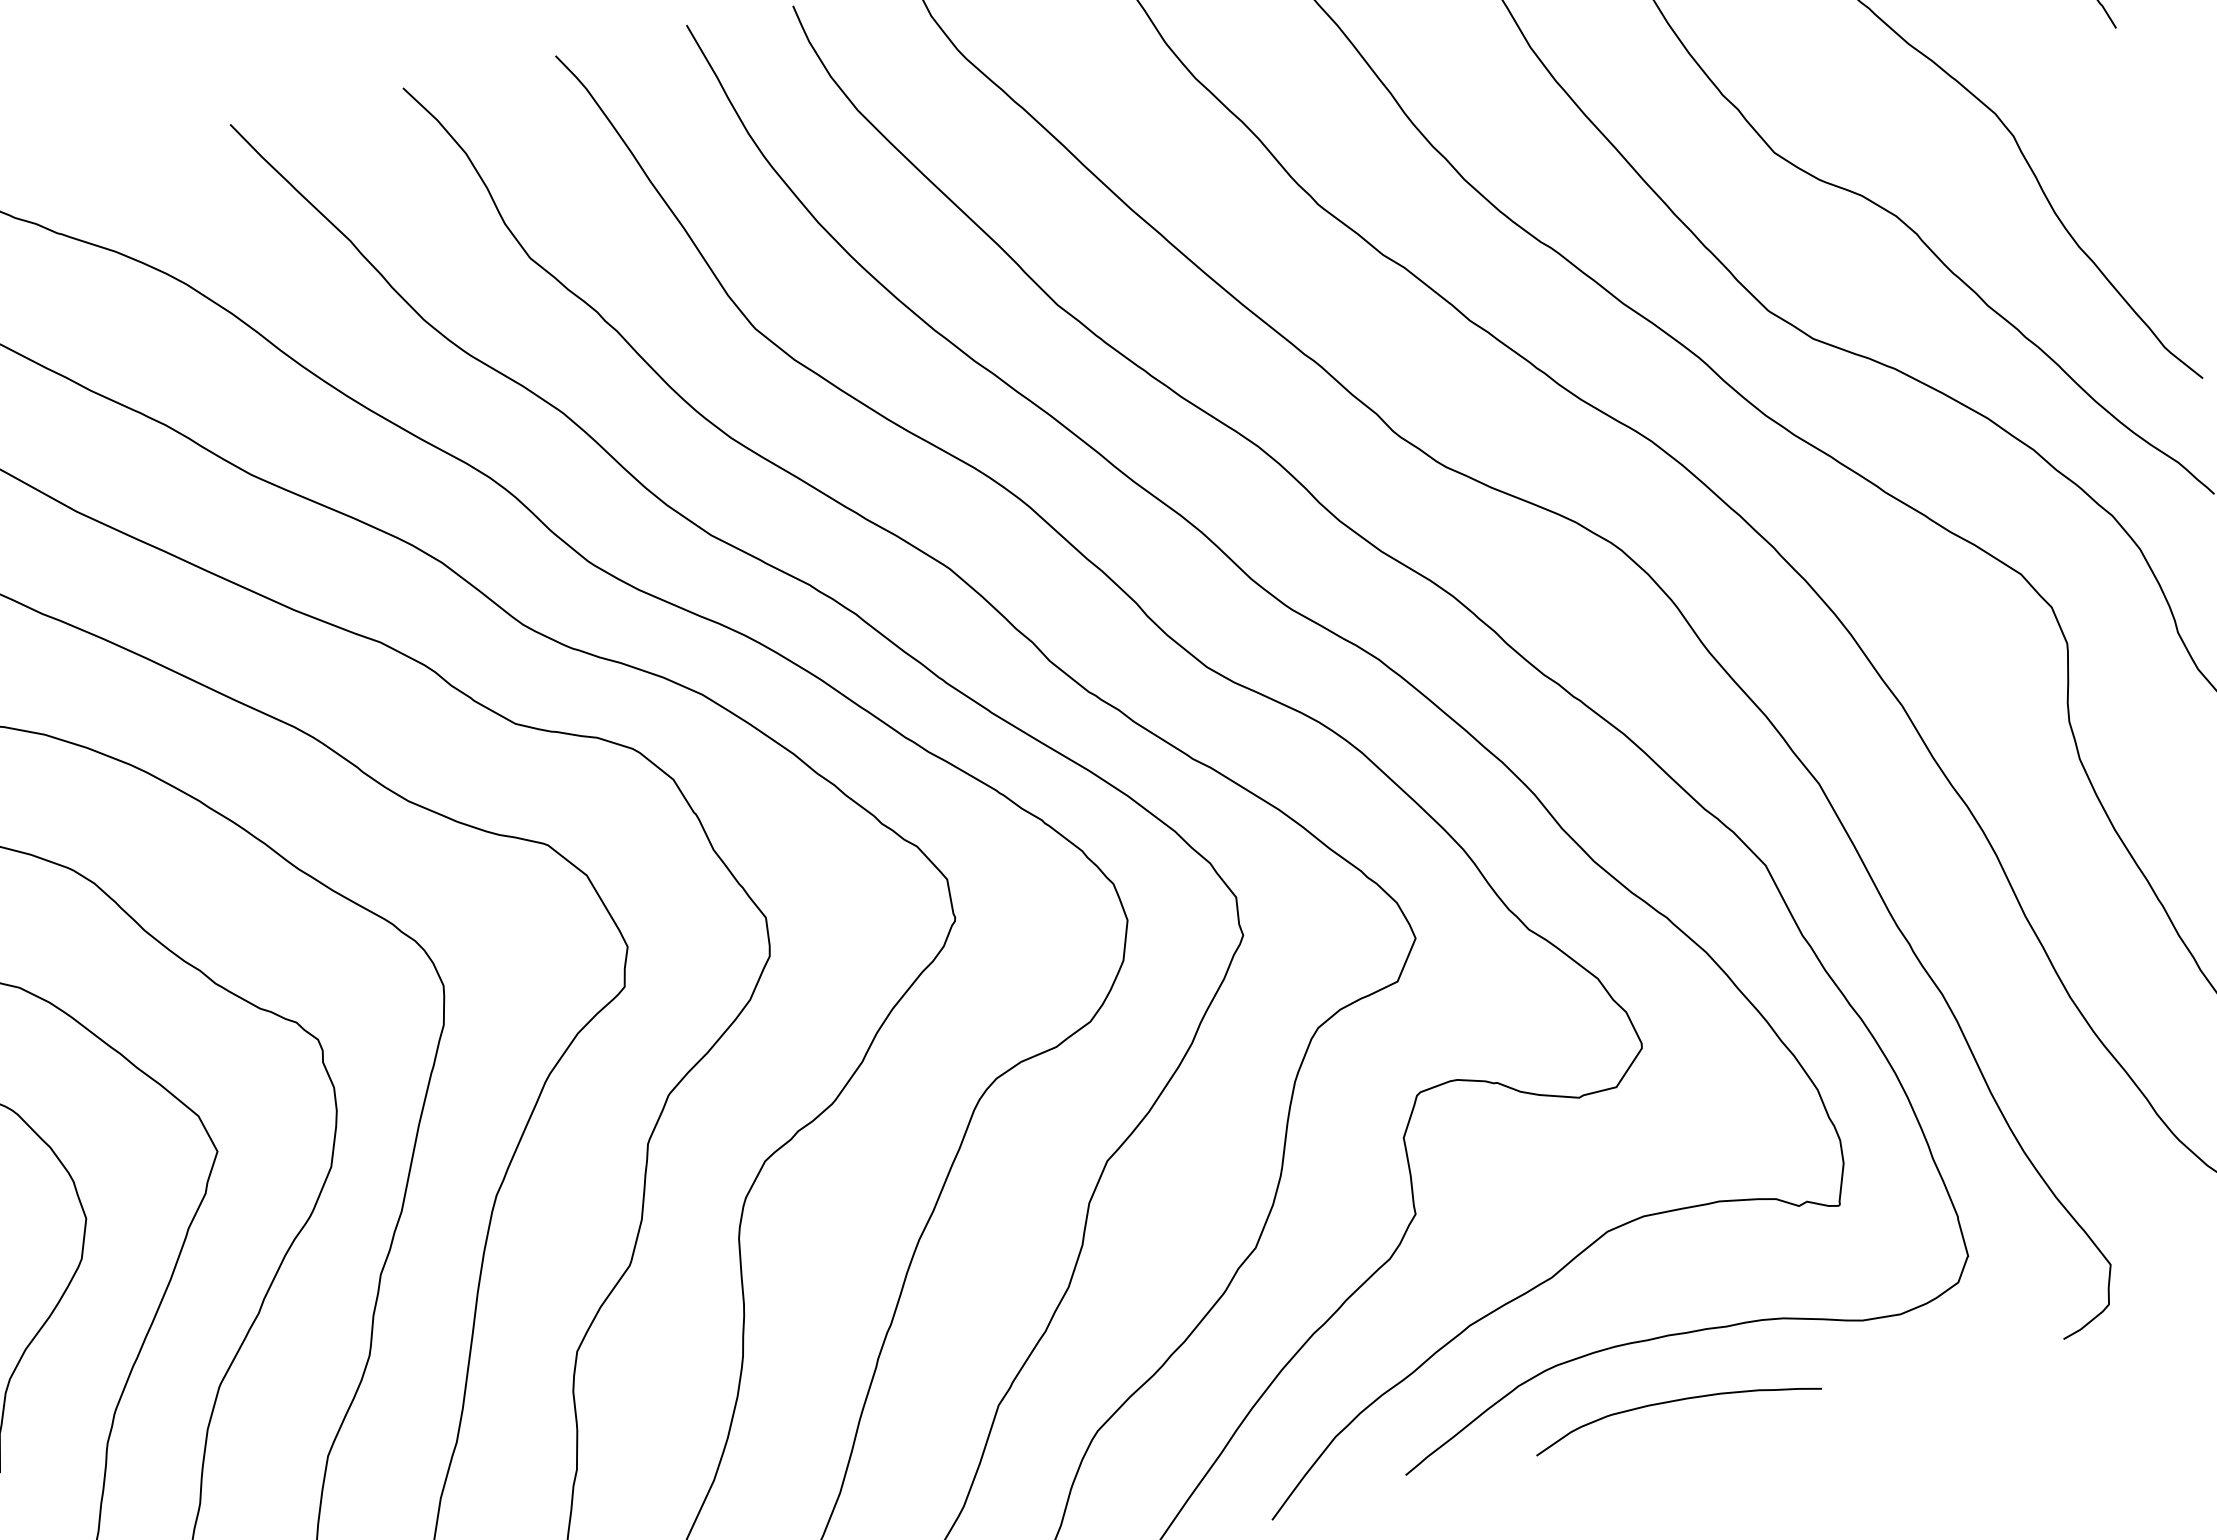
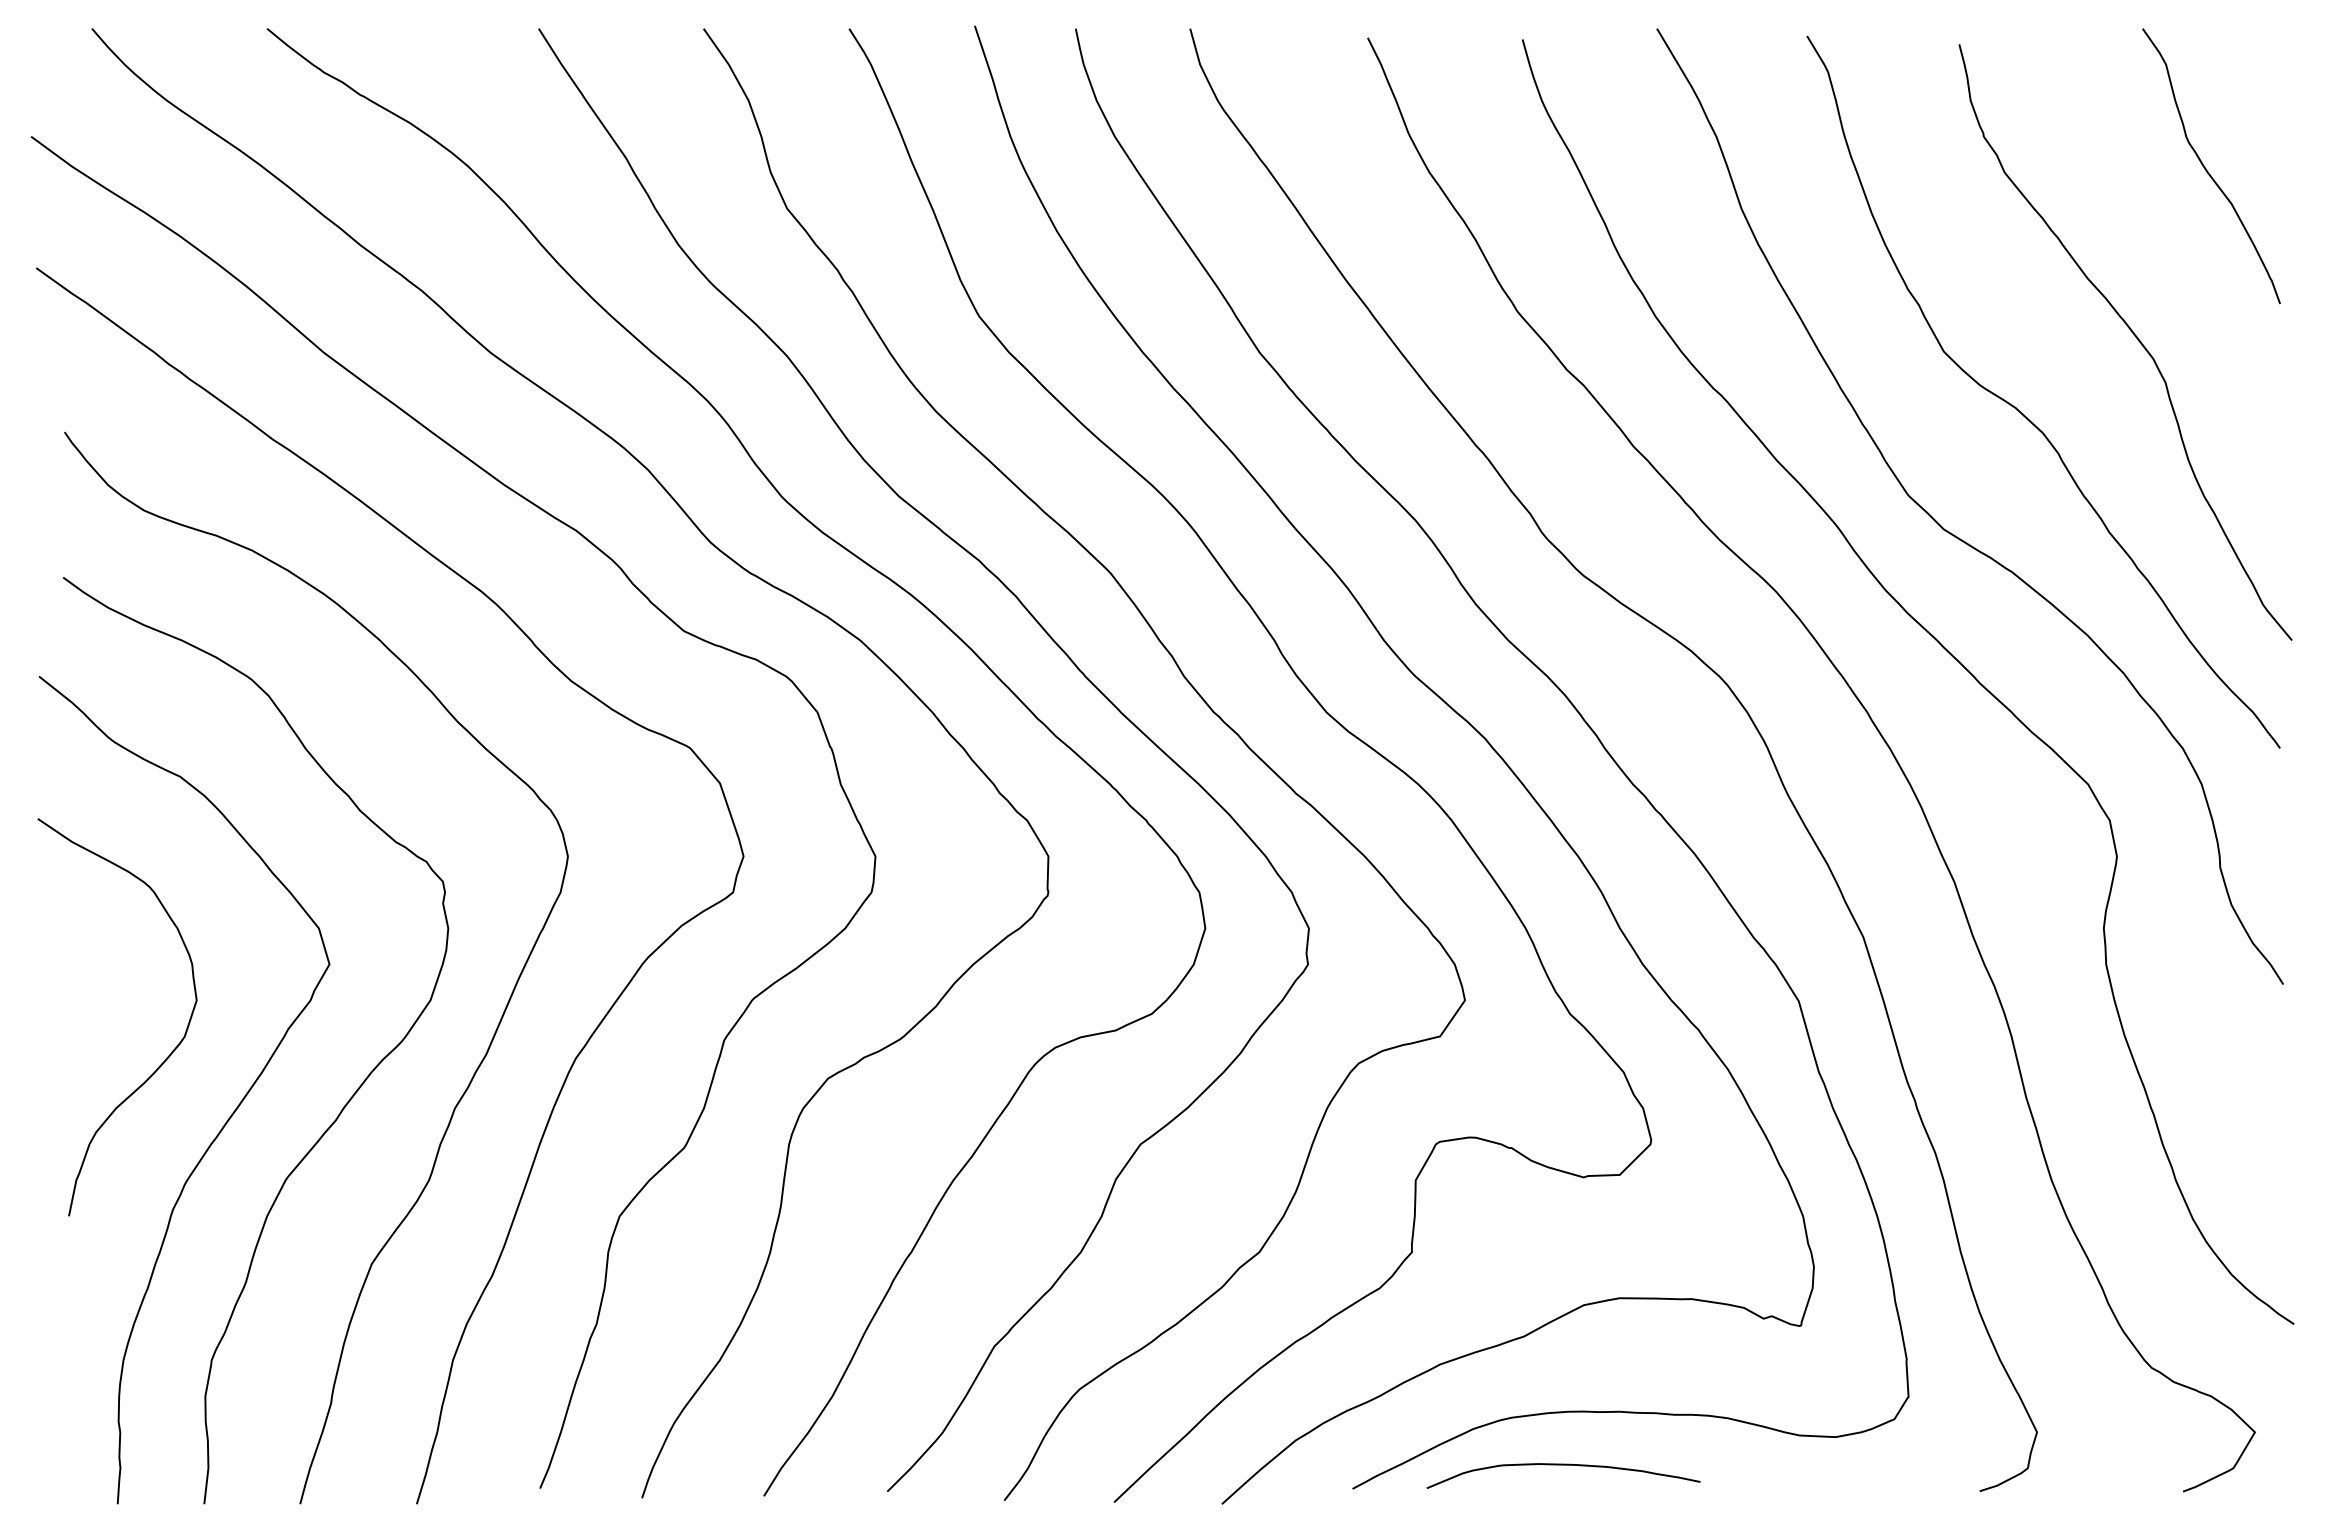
curve: (1674, 1401) -> (1563, 1465), moved

